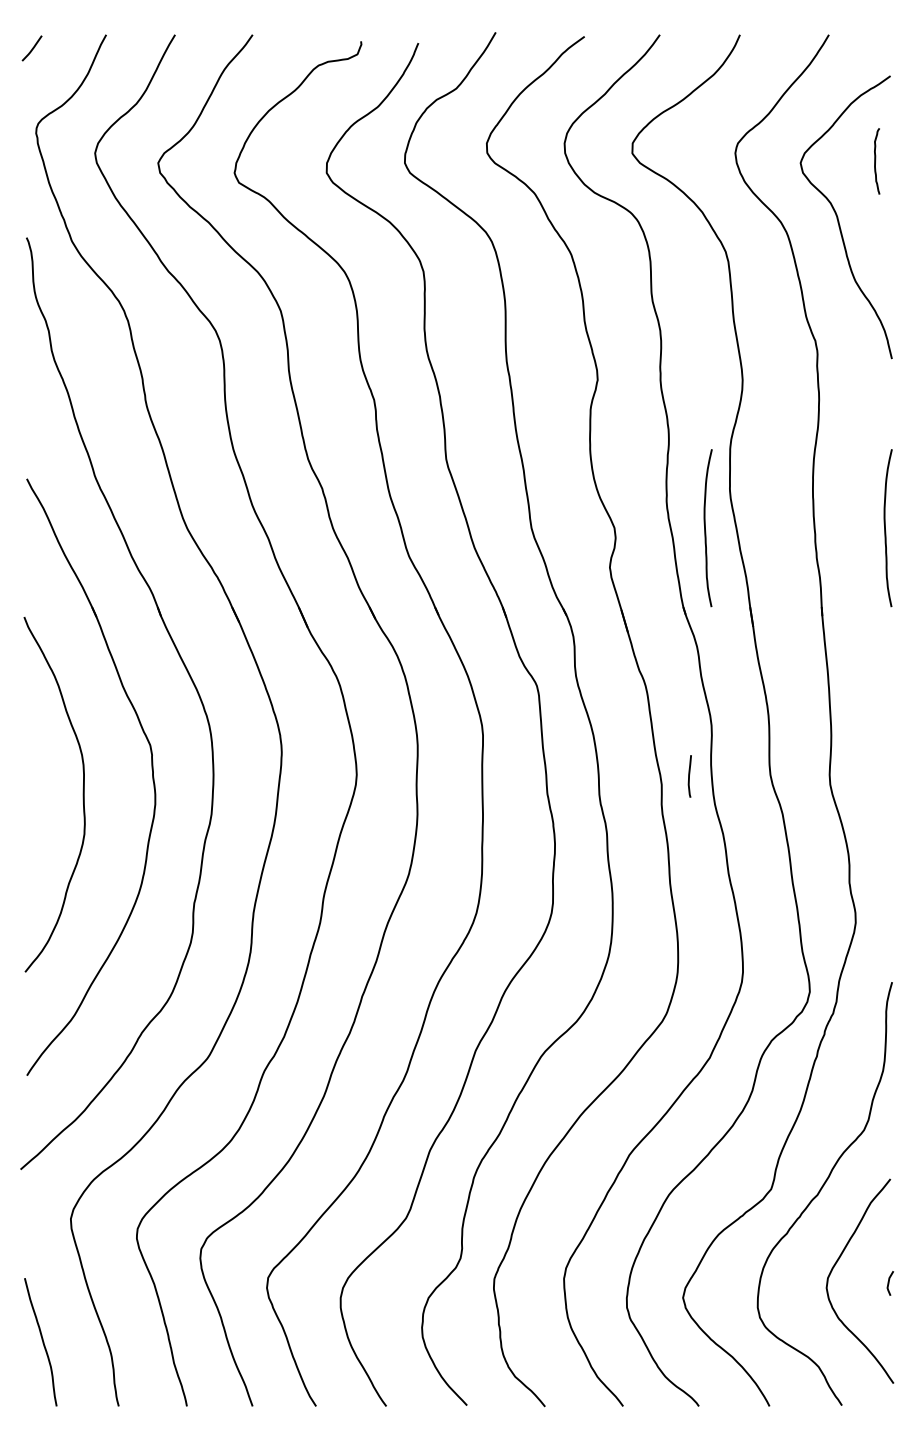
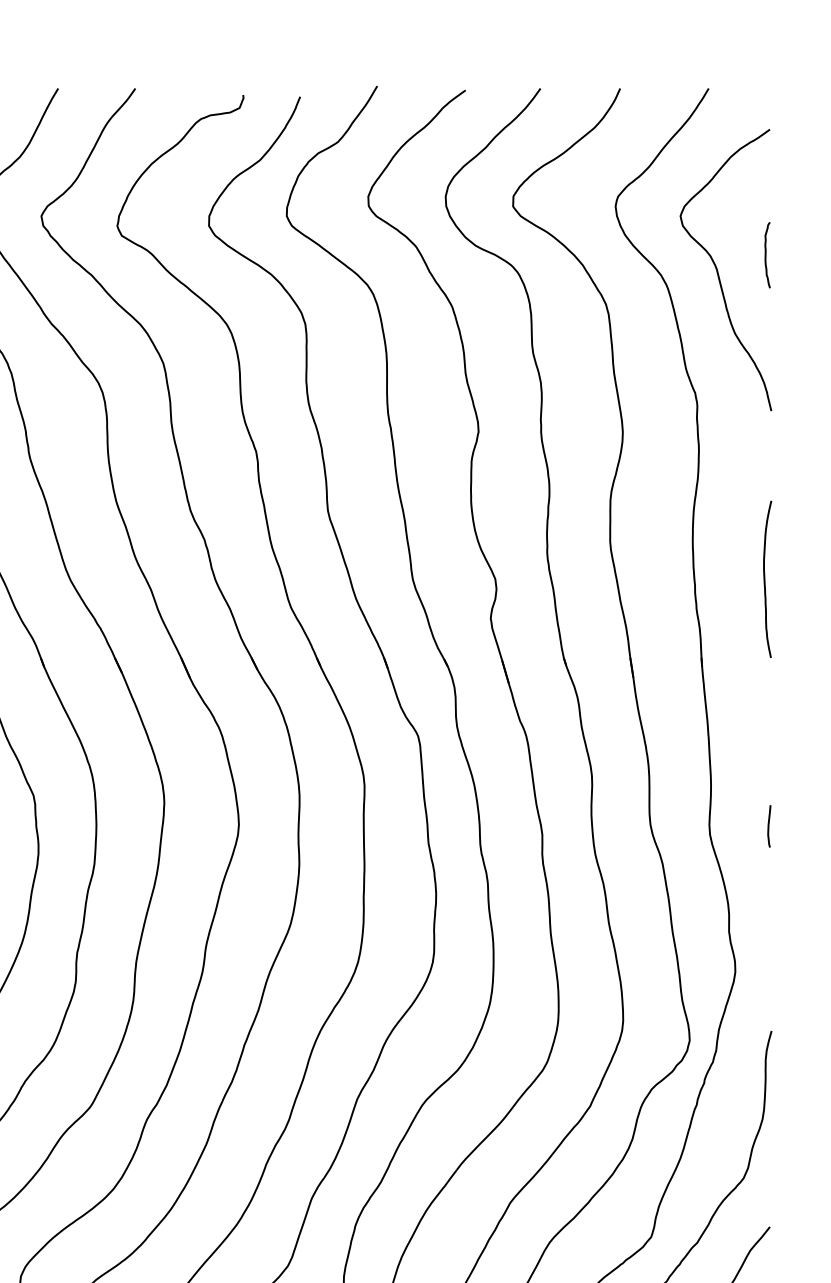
curve: (876, 160) -> (766, 254), moved
curve: (705, 528) -> (585, 579), removed
curve: (689, 776) -> (768, 826), moved

